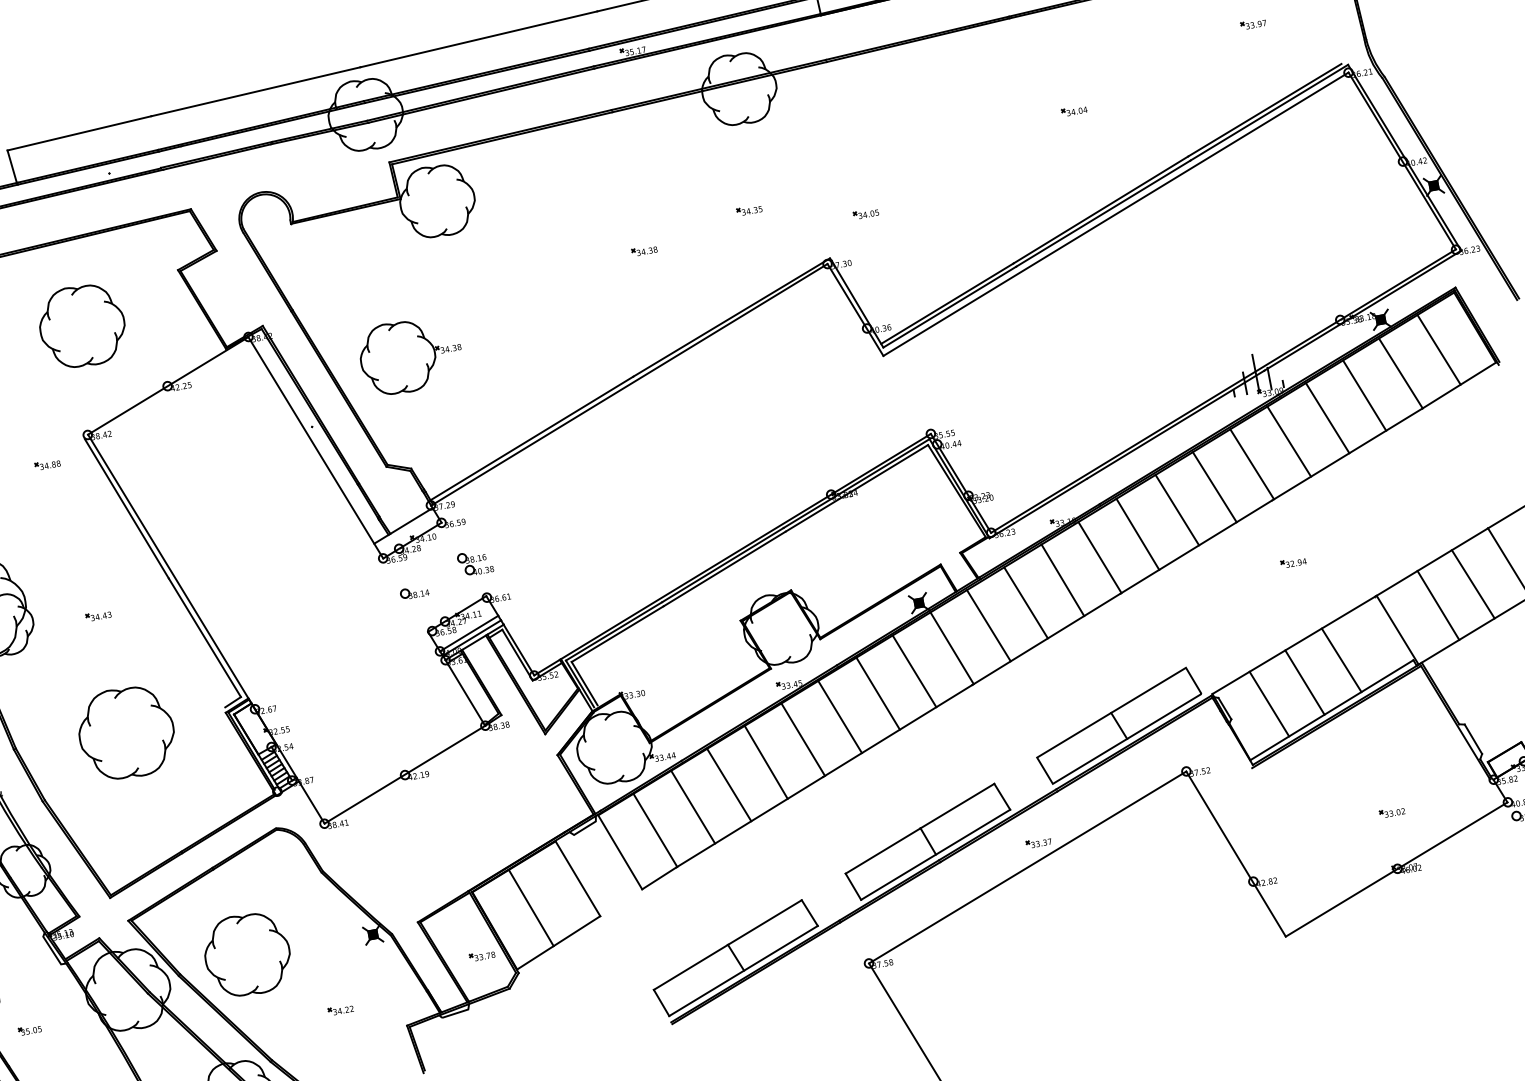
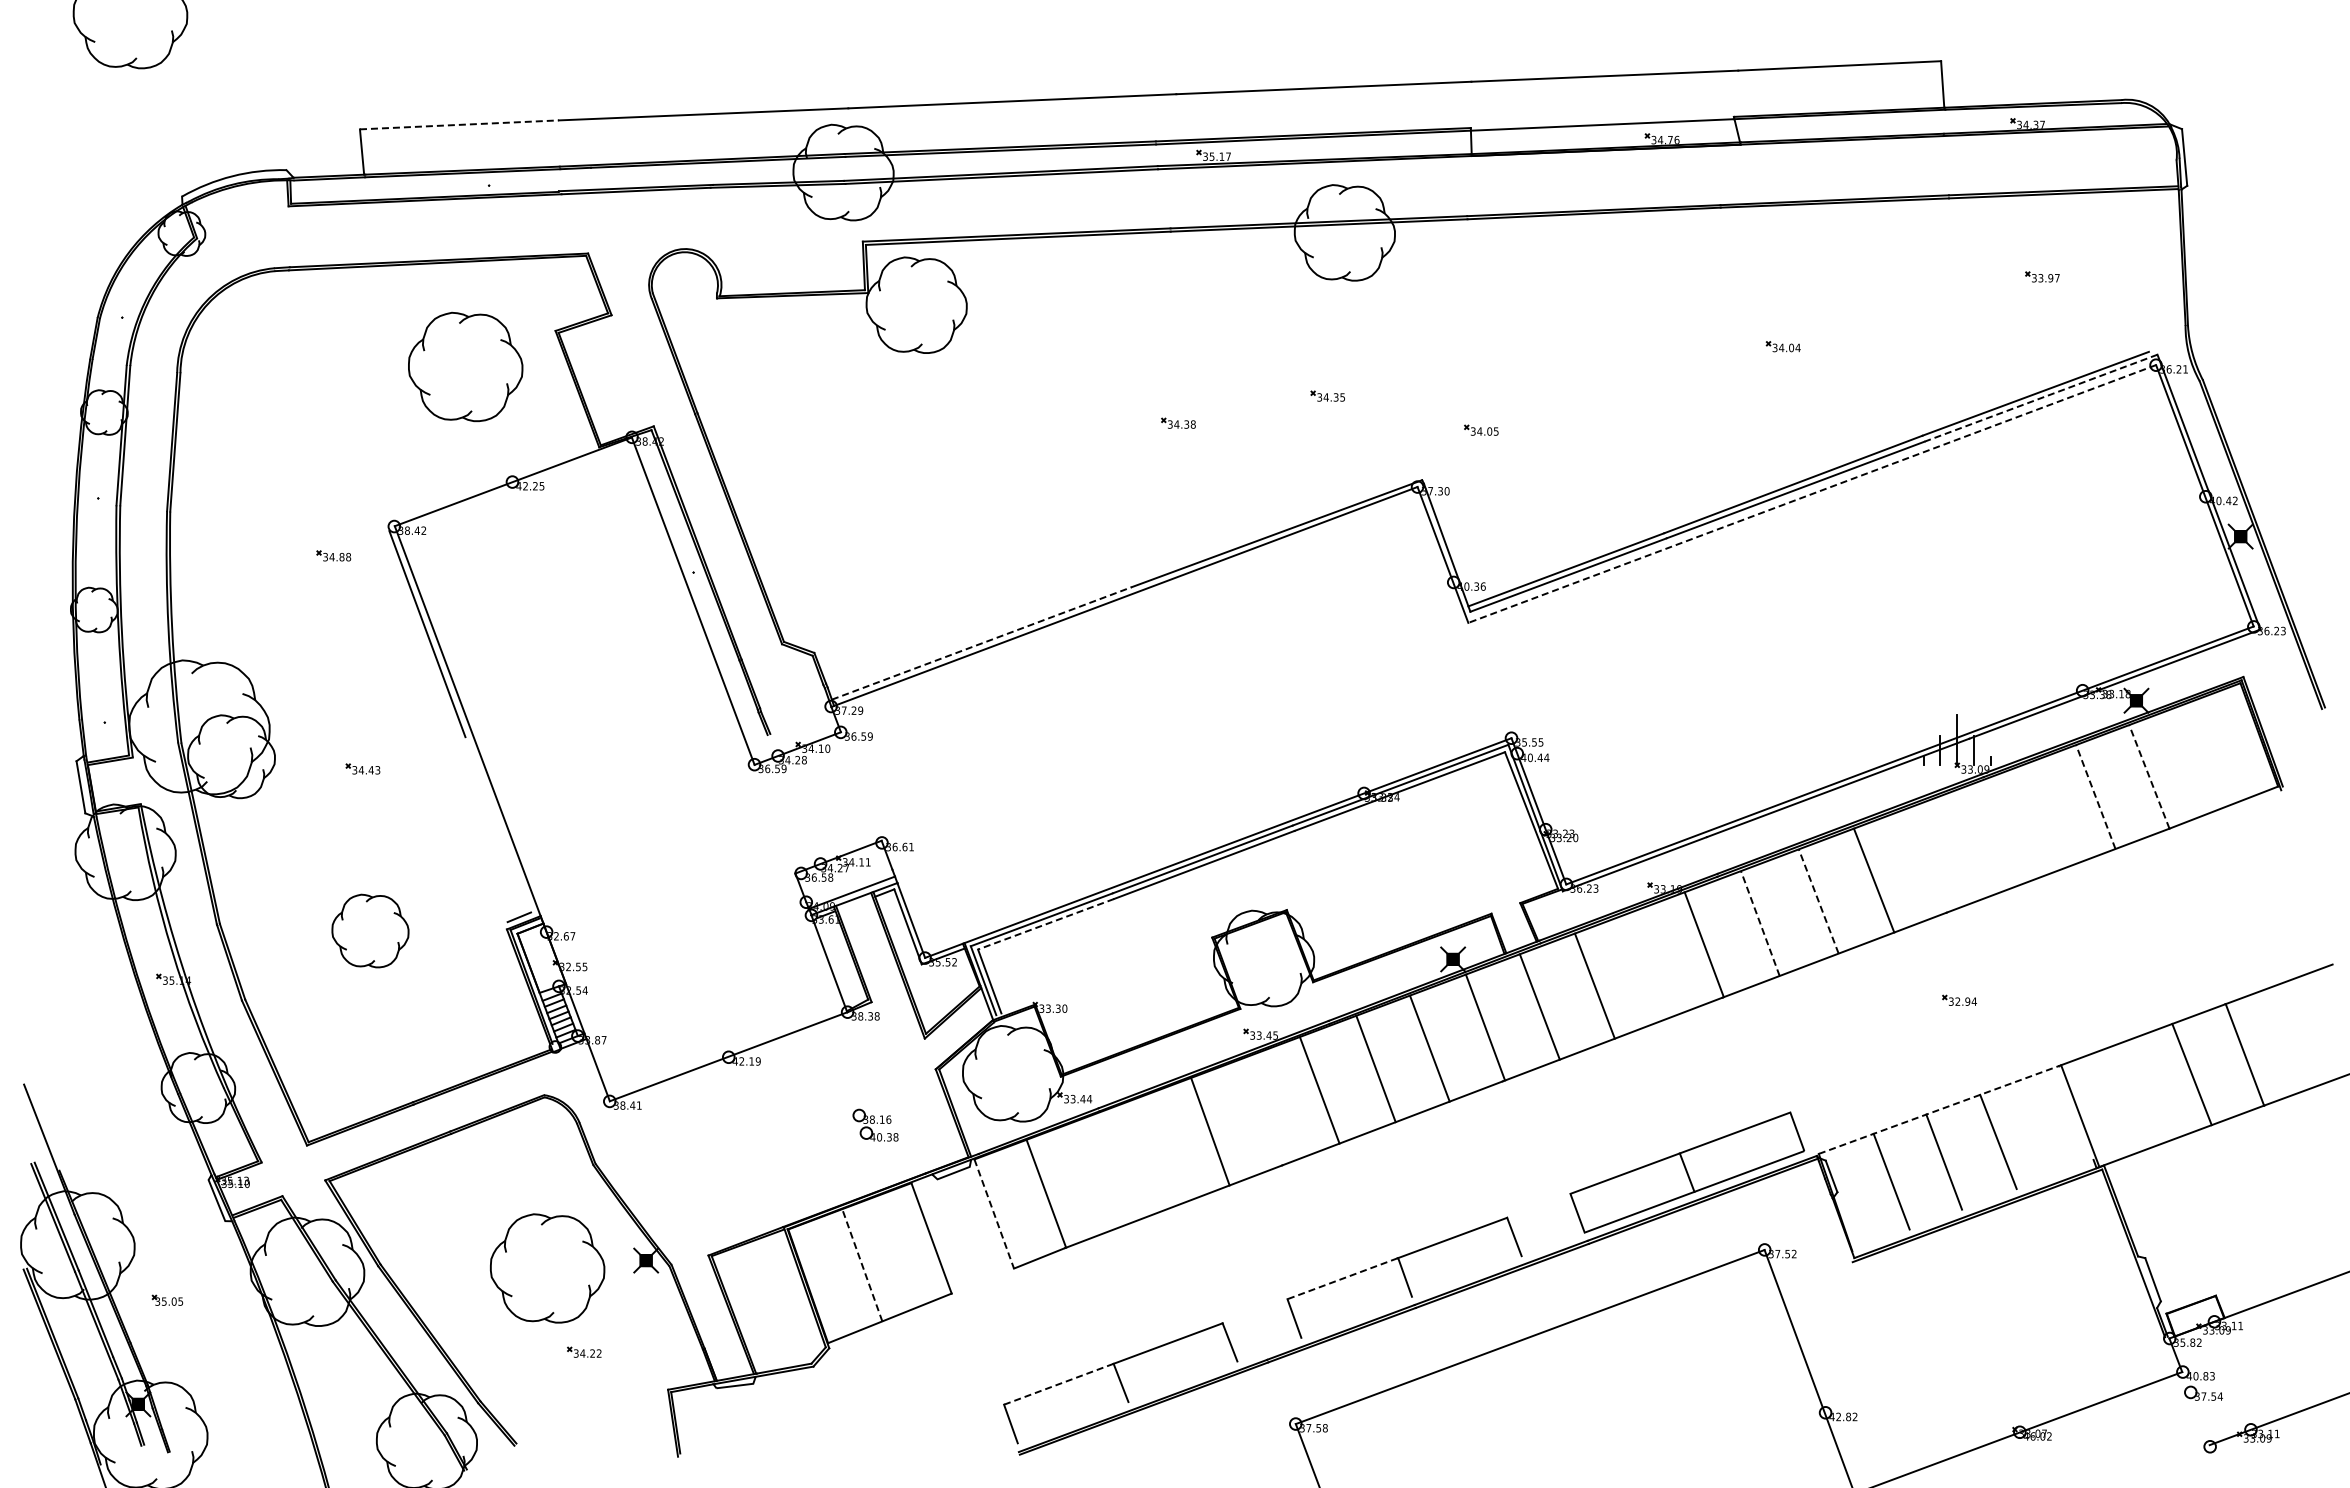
line: (1268, 112) -> (2040, 398), solid -> dashed
line: (79, 133) -> (459, 124), solid -> dashed
line: (1115, 214) -> (1811, 494), solid -> dashed
part: (82, 325) -> (465, 366), moved
line: (1438, 349) -> (2205, 754), removed
part: (410, 355) -> (842, 502), removed
line: (1400, 373) -> (2149, 776), solid -> dashed
line: (1364, 395) -> (2095, 797), solid -> dashed
line: (1327, 418) -> (2041, 817), removed
line: (532, 438) -> (982, 643), solid -> dashed
line: (1289, 441) -> (1984, 838), removed
line: (1252, 464) -> (1929, 859), removed
line: (1177, 510) -> (1818, 901), solid -> dashed
line: (403, 525) -> (789, 726), removed
line: (1137, 534) -> (1760, 923), solid -> dashed
part: (475, 562) -> (875, 1124), moved
line: (1062, 580) -> (1649, 965), removed
part: (414, 592) -> (787, 817), removed
line: (1438, 605) -> (2140, 1093), removed
line: (469, 633) -> (849, 885), removed
line: (618, 634) -> (1046, 924), solid -> dashed
line: (205, 637) -> (498, 824), removed
line: (1293, 645) -> (1938, 1109), solid -> dashed
line: (1331, 710) -> (1972, 1205), removed
part: (126, 732) -> (370, 930), size x0.6
line: (802, 739) -> (1264, 1110), removed
line: (728, 784) -> (1155, 1151), removed
line: (693, 807) -> (1102, 1172), removed
part: (1391, 811) -> (2026, 1355), removed
part: (1038, 842) -> (1550, 1306), removed
line: (882, 850) -> (1342, 1278), solid -> dashed
line: (620, 852) -> (994, 1214), solid -> dashed
line: (935, 854) -> (1411, 1296), removed
line: (531, 908) -> (862, 1265), solid -> dashed
part: (247, 954) -> (547, 1268), moved
part: (482, 955) -> (785, 1315), removed
line: (690, 967) -> (1058, 1384), solid -> dashed
line: (743, 971) -> (1127, 1402), removed

